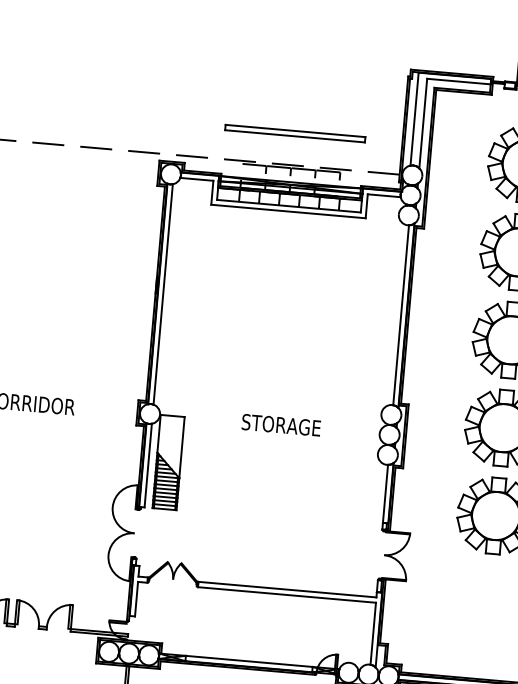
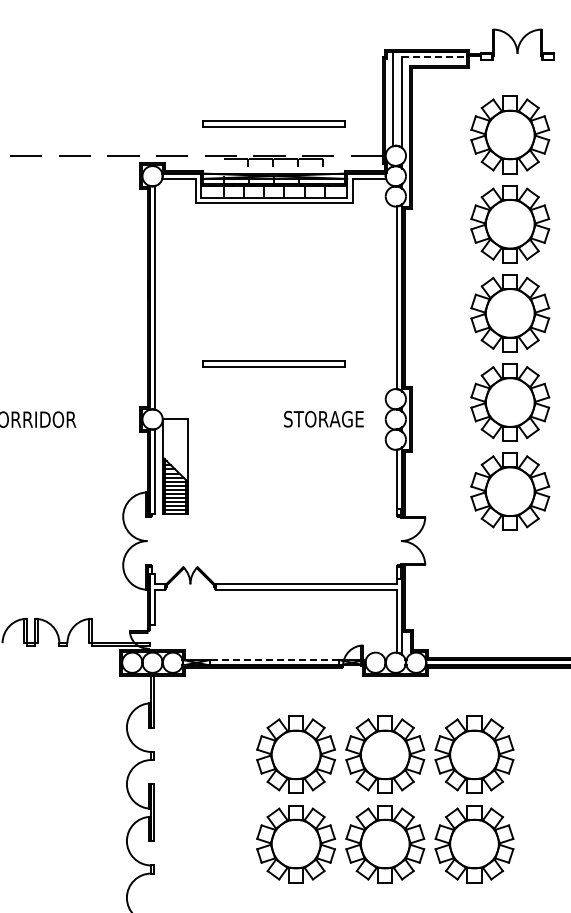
line: (459, 81) -> (435, 57), solid -> dashed
part: (273, 369) -> (273, 363), added
text: (281, 424) -> (323, 418), moved
line: (248, 661) -> (273, 660), solid -> dashed

